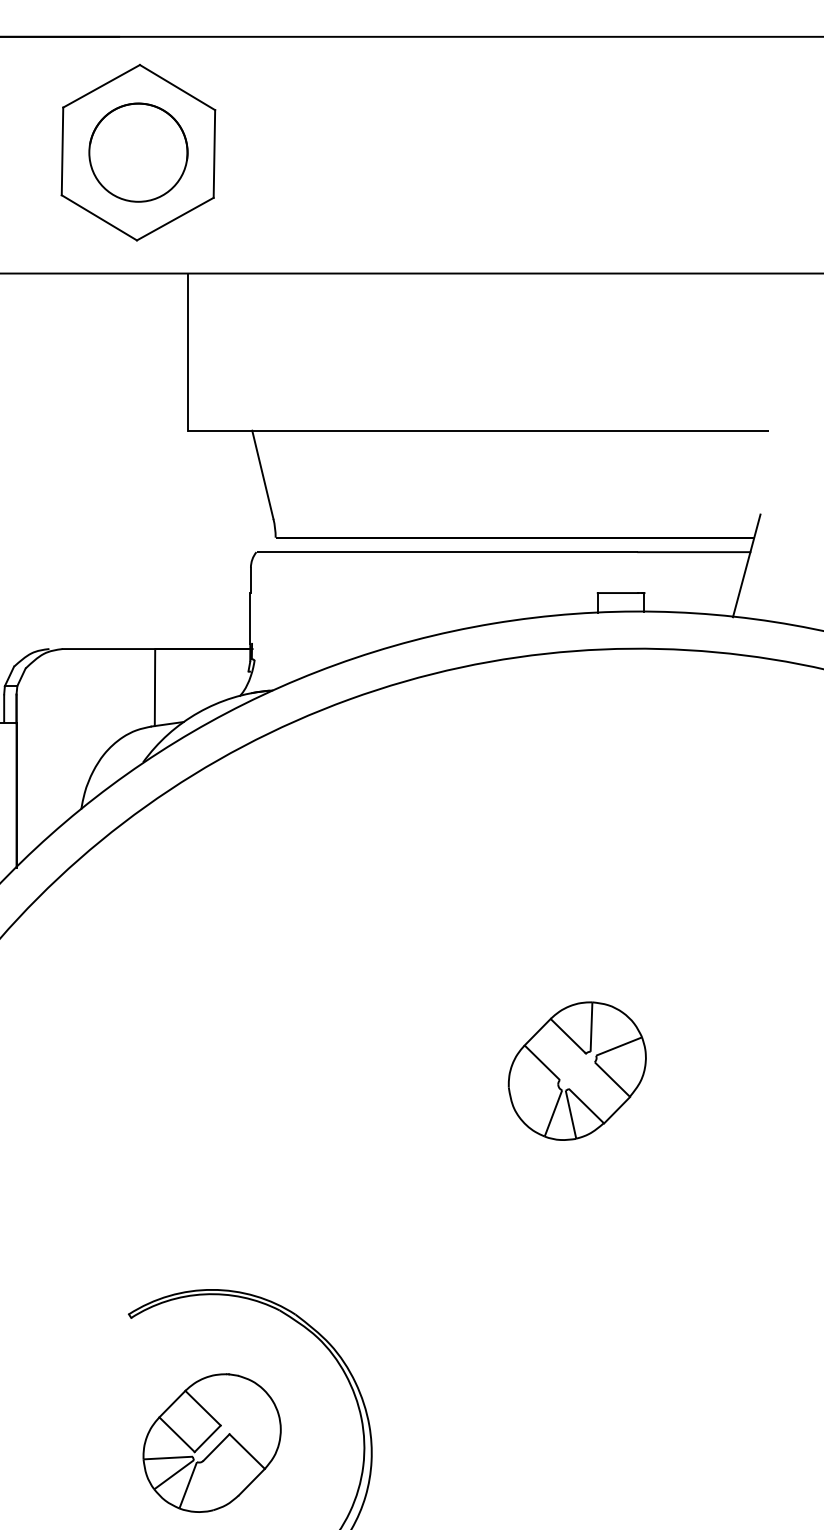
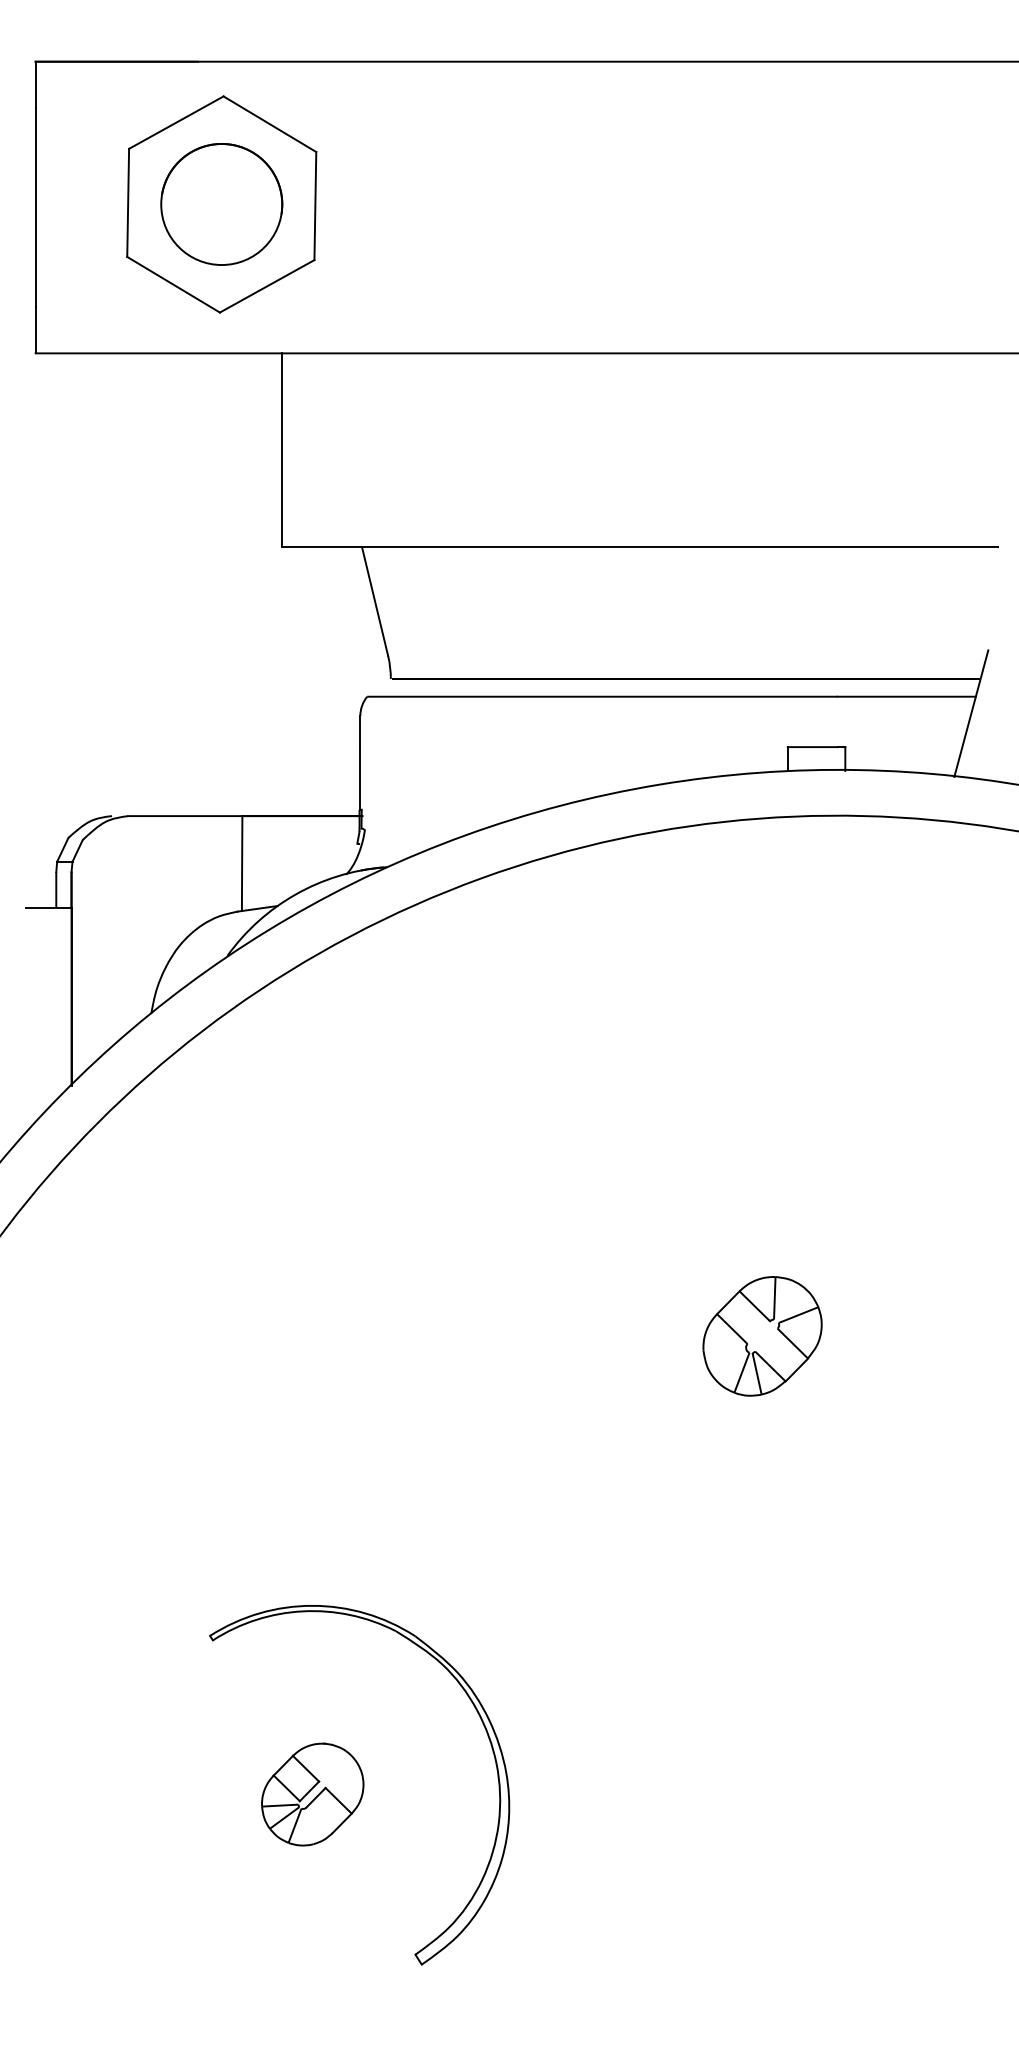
part: (577, 1071) -> (762, 1336), size x0.7
part: (212, 1443) -> (312, 1794), size x0.6

